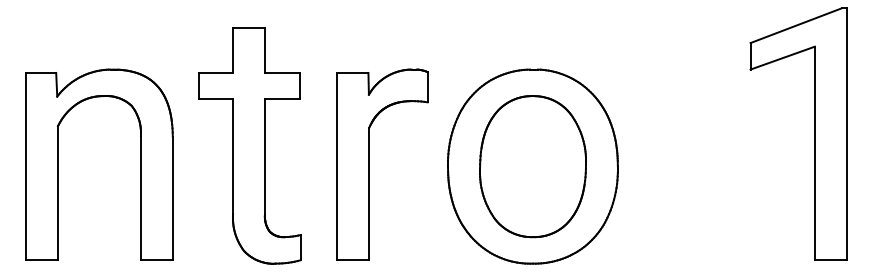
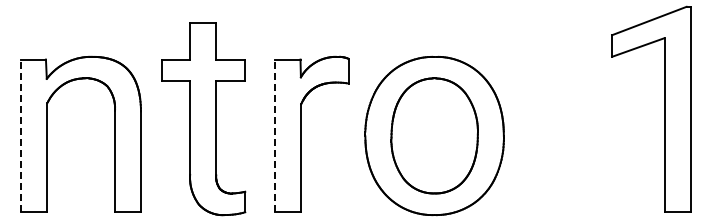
line: (26, 166) -> (21, 135), solid -> dashed
line: (337, 166) -> (275, 135), solid -> dashed

